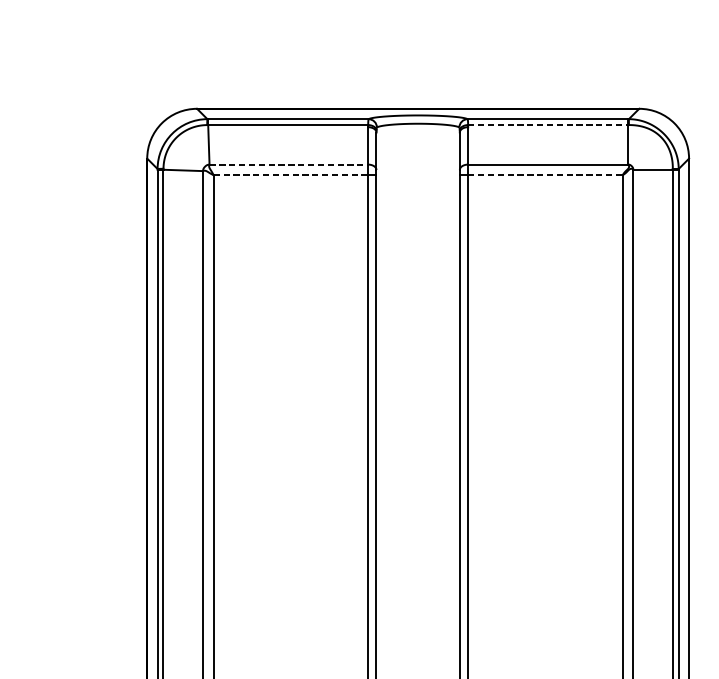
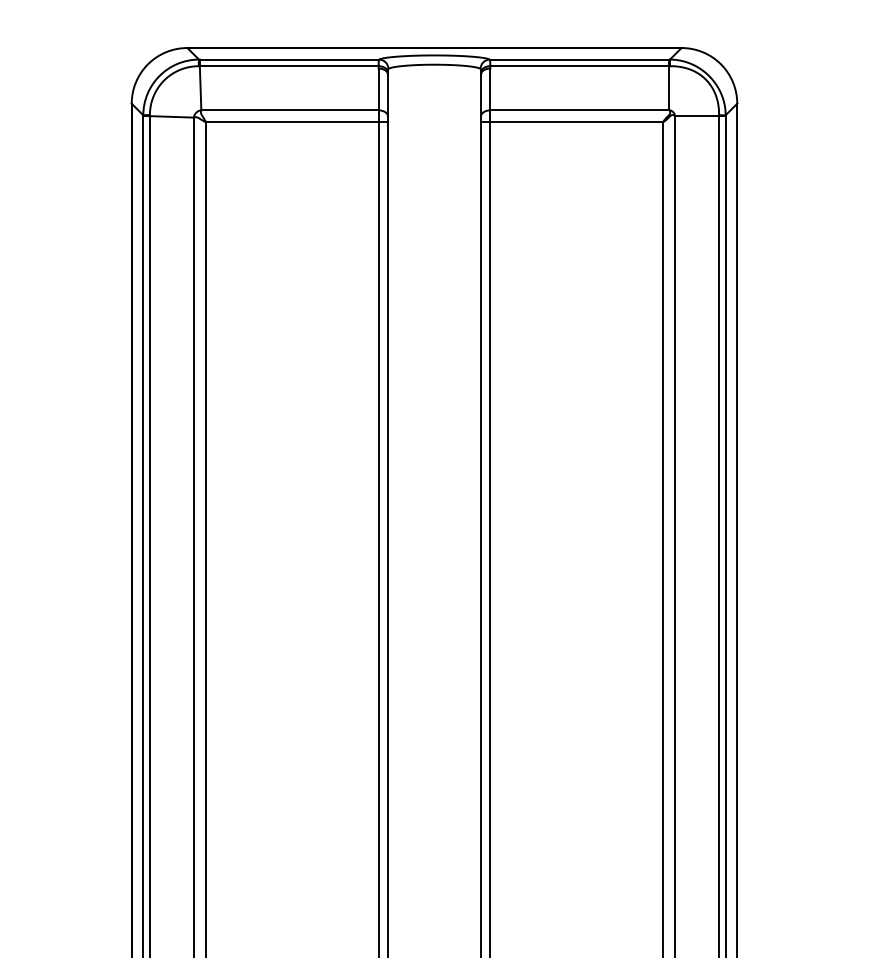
line: (548, 125) -> (580, 66), dashed -> solid
line: (288, 164) -> (289, 110), dashed -> solid
line: (291, 175) -> (292, 122), dashed -> solid
line: (546, 175) -> (577, 122), dashed -> solid

